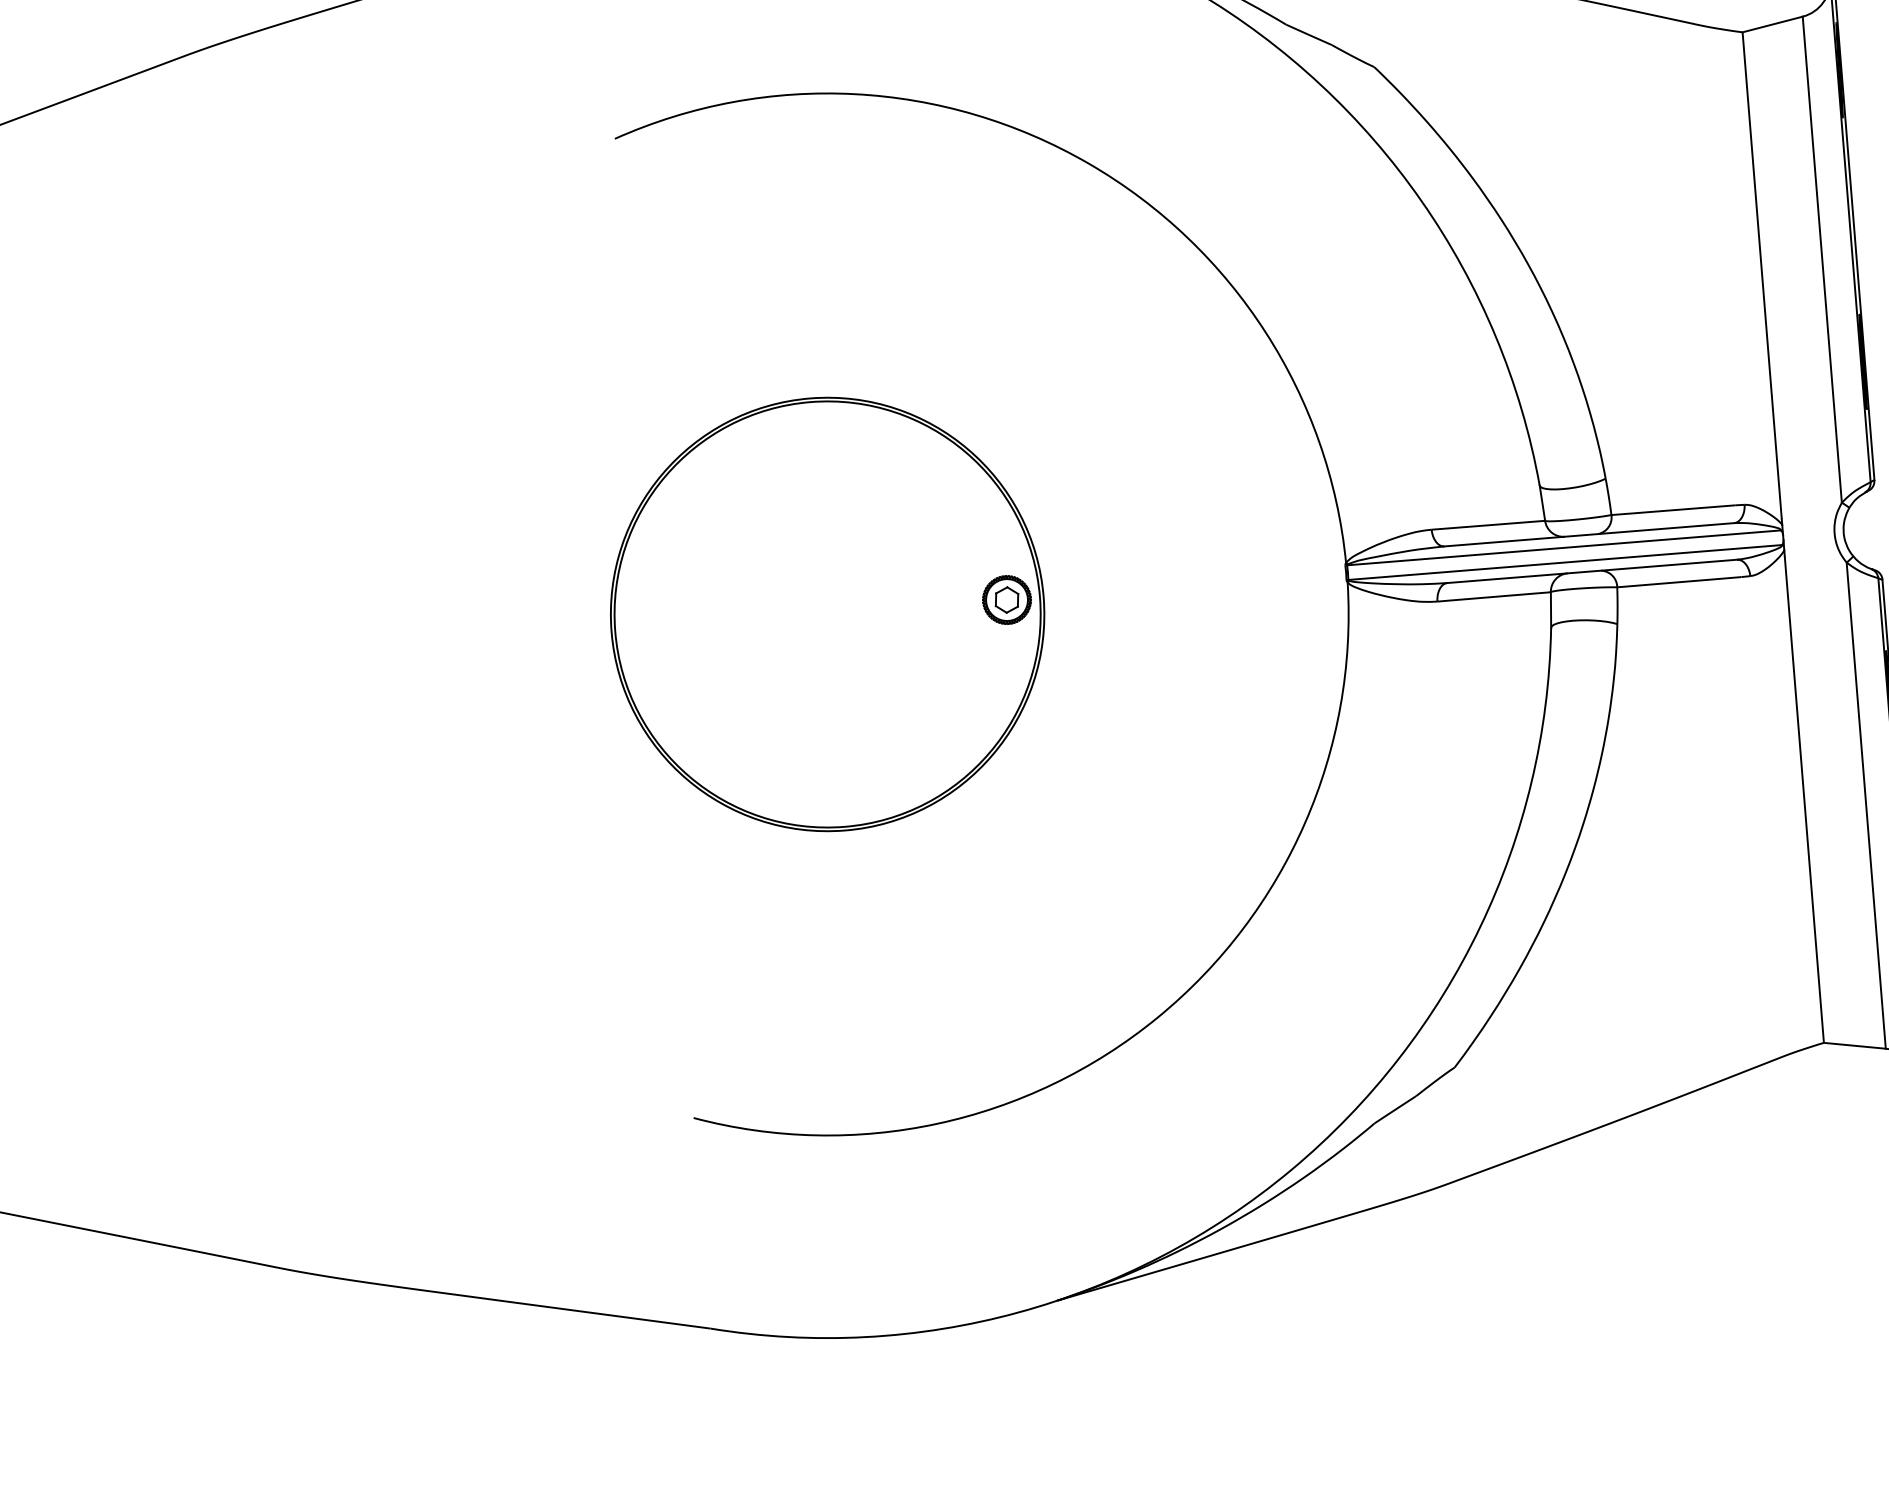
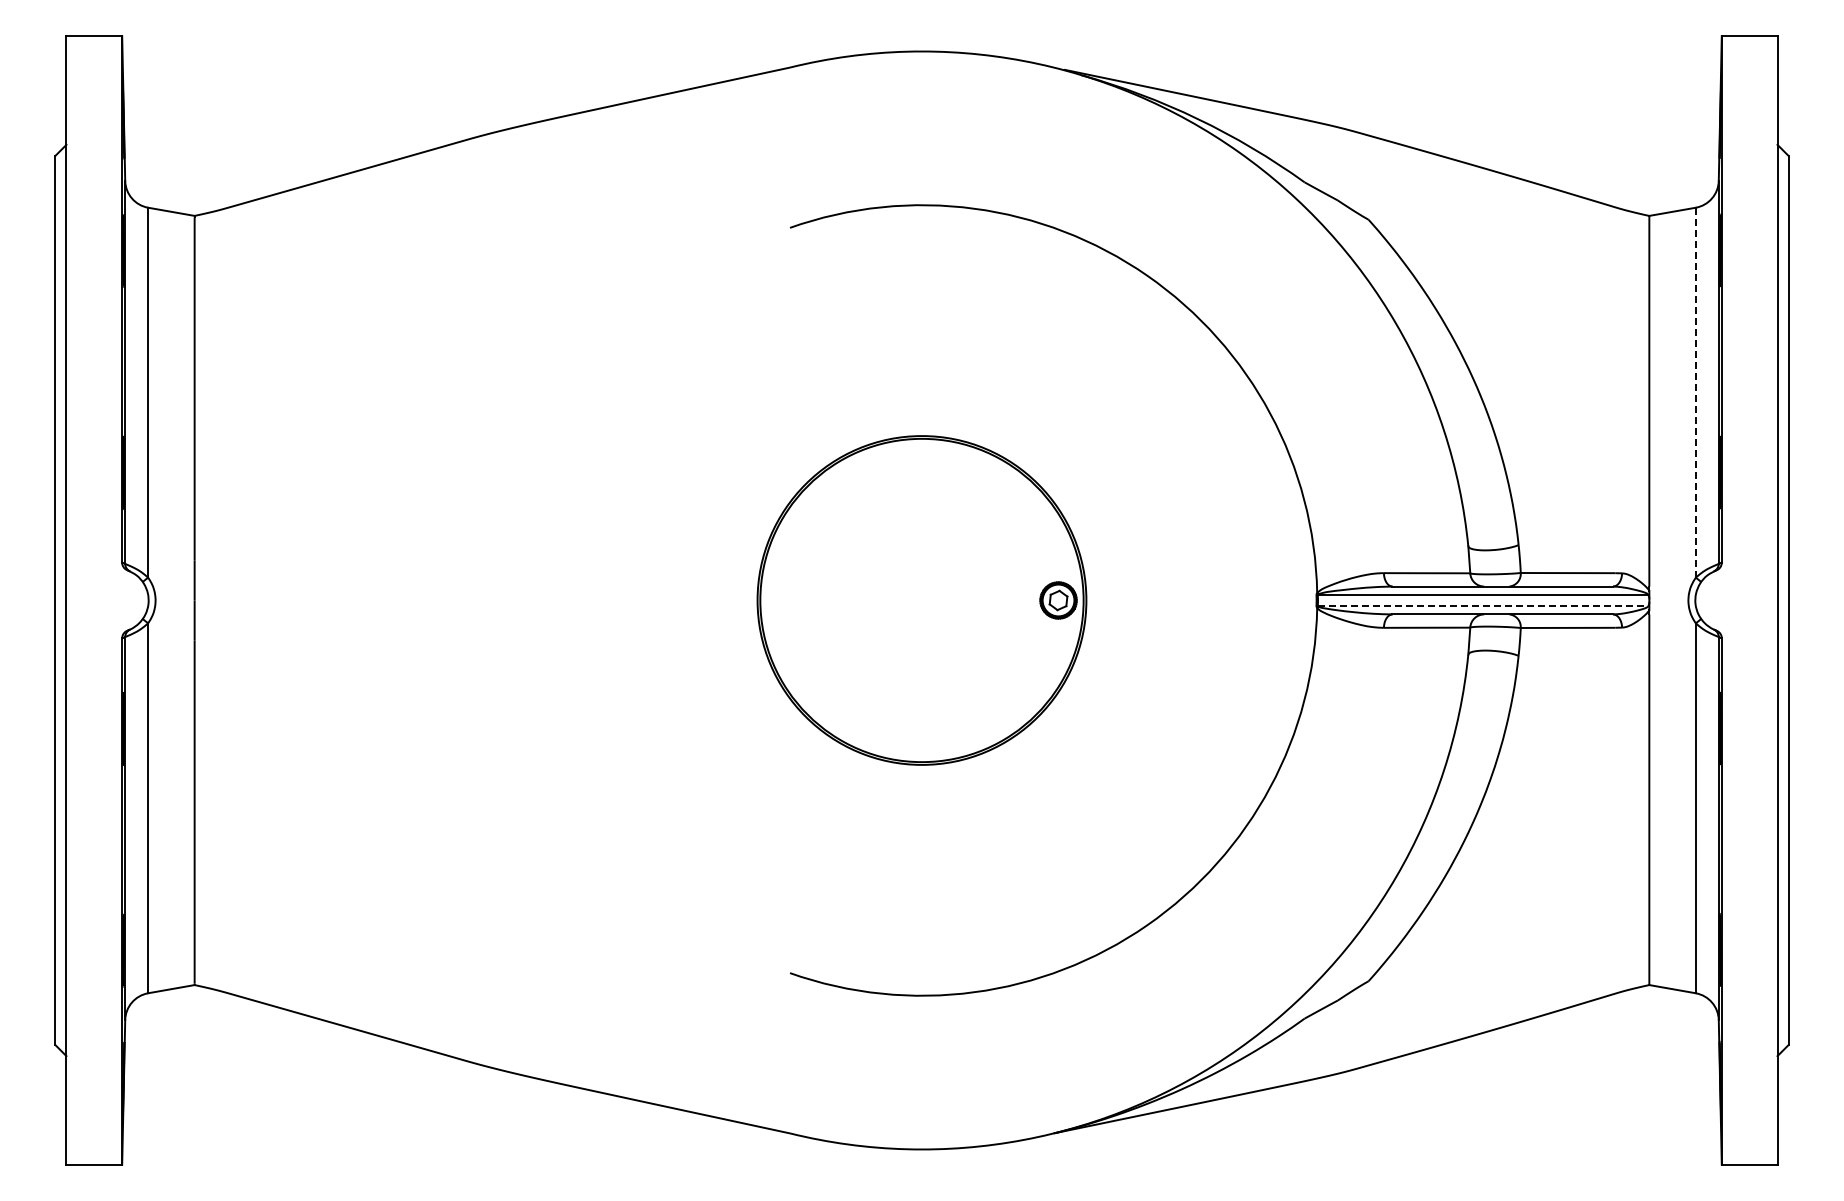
line: (1821, 259) -> (1695, 392), solid -> dashed
line: (1566, 563) -> (1483, 606), solid -> dashed

